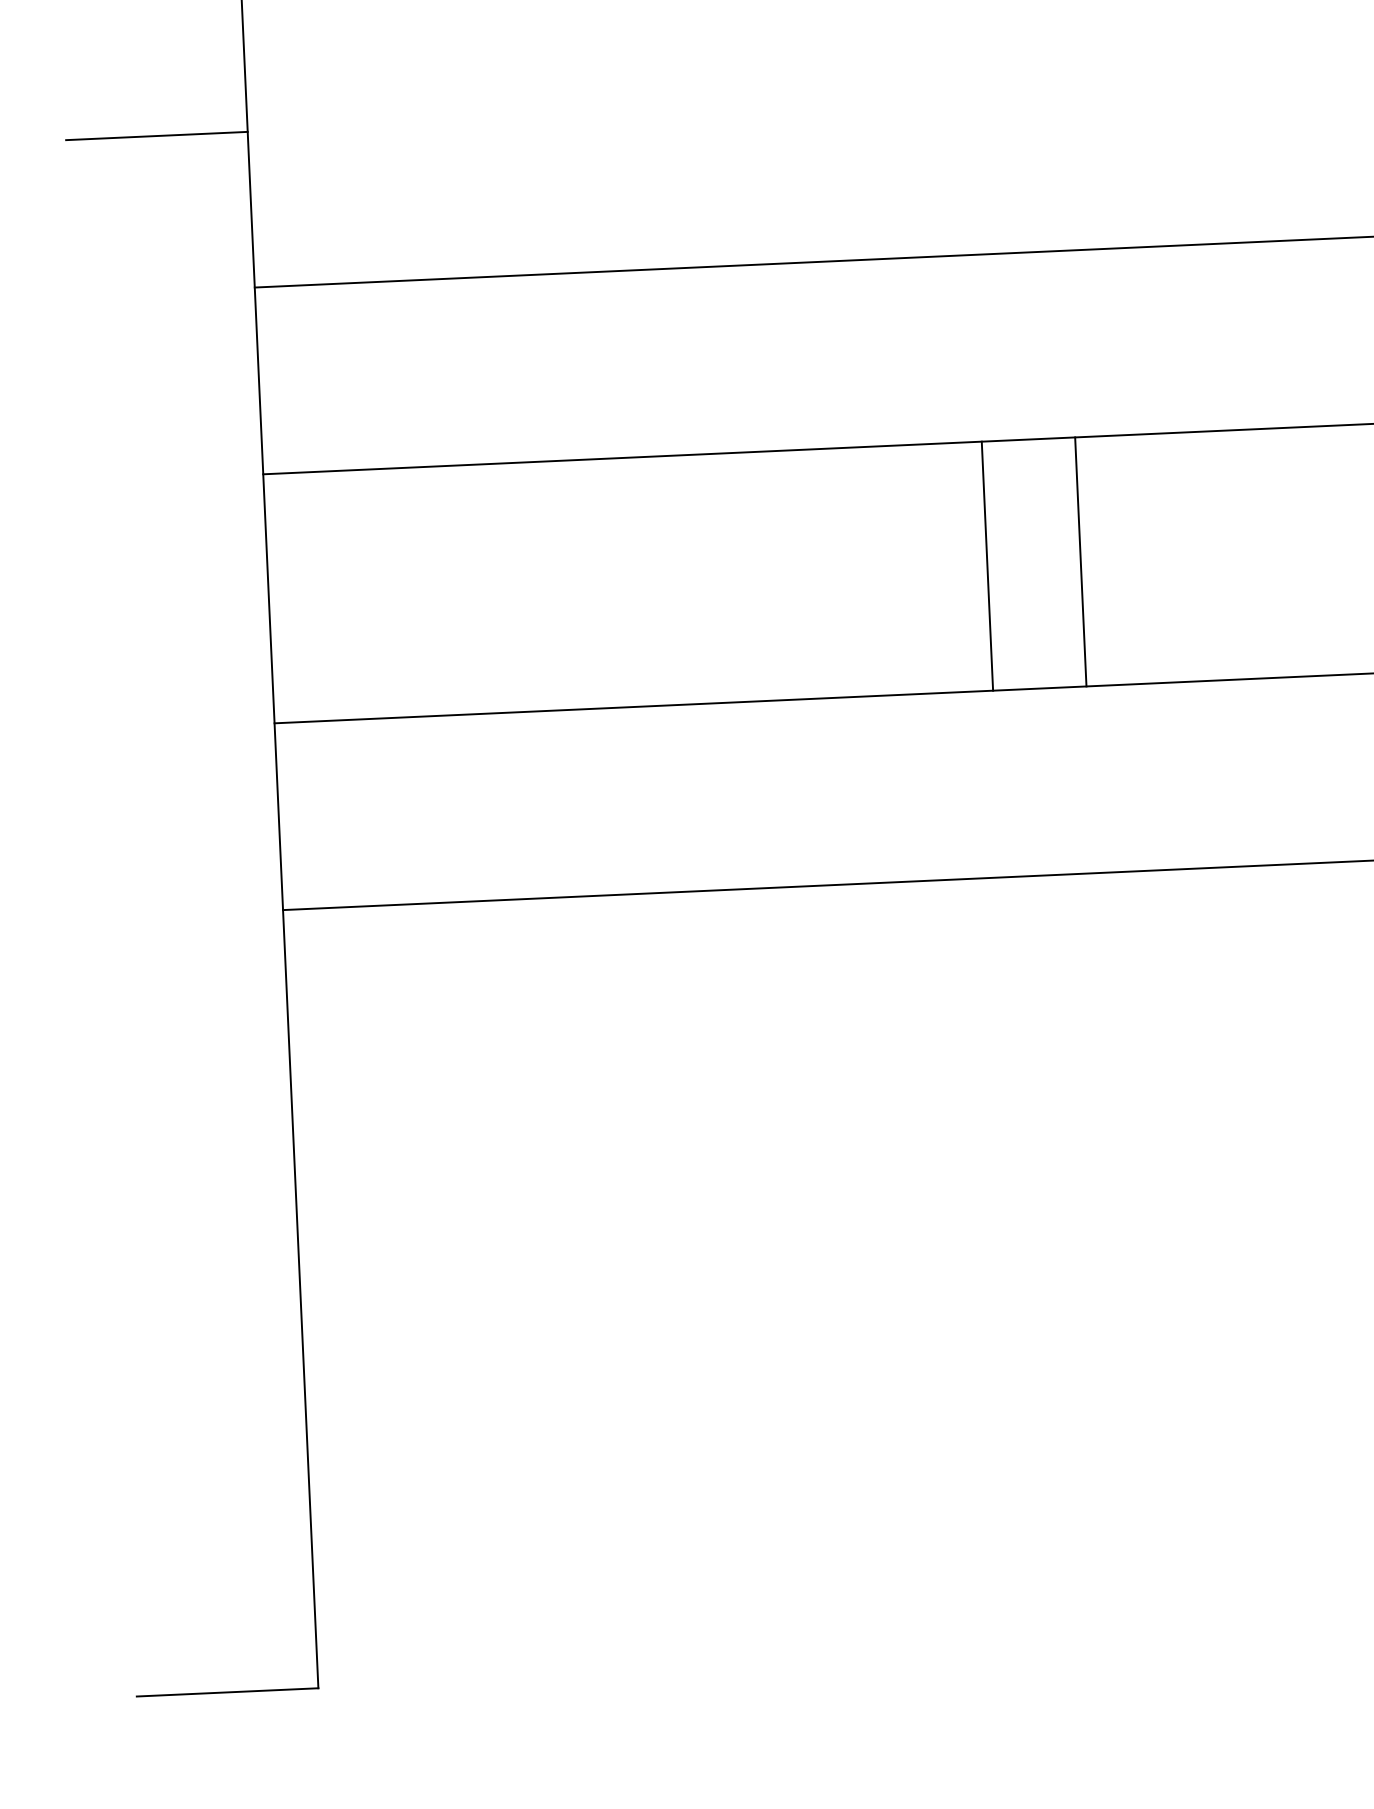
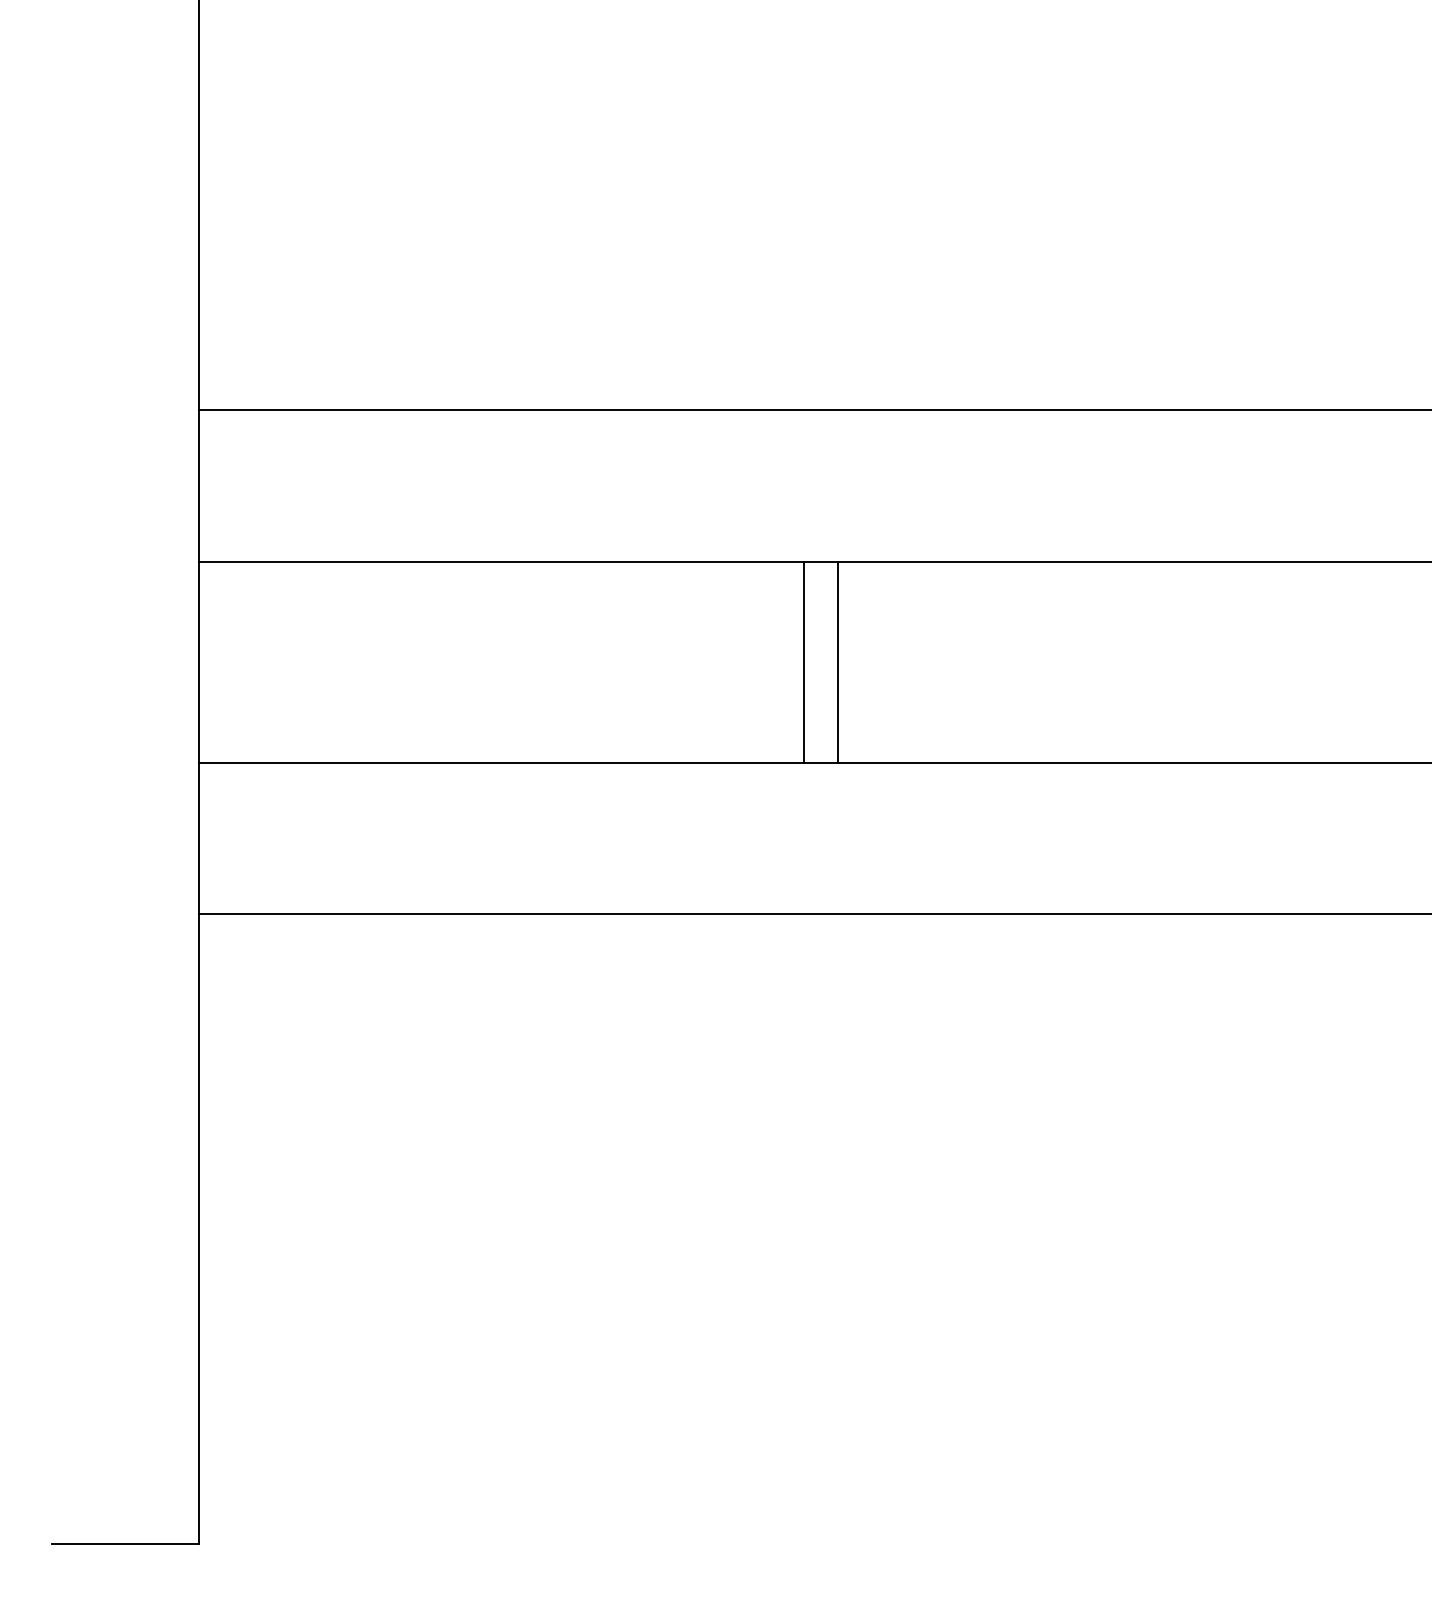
line: (156, 136) -> (125, 284), removed
line: (1080, 561) -> (803, 662), moved
line: (987, 566) -> (838, 662), moved

